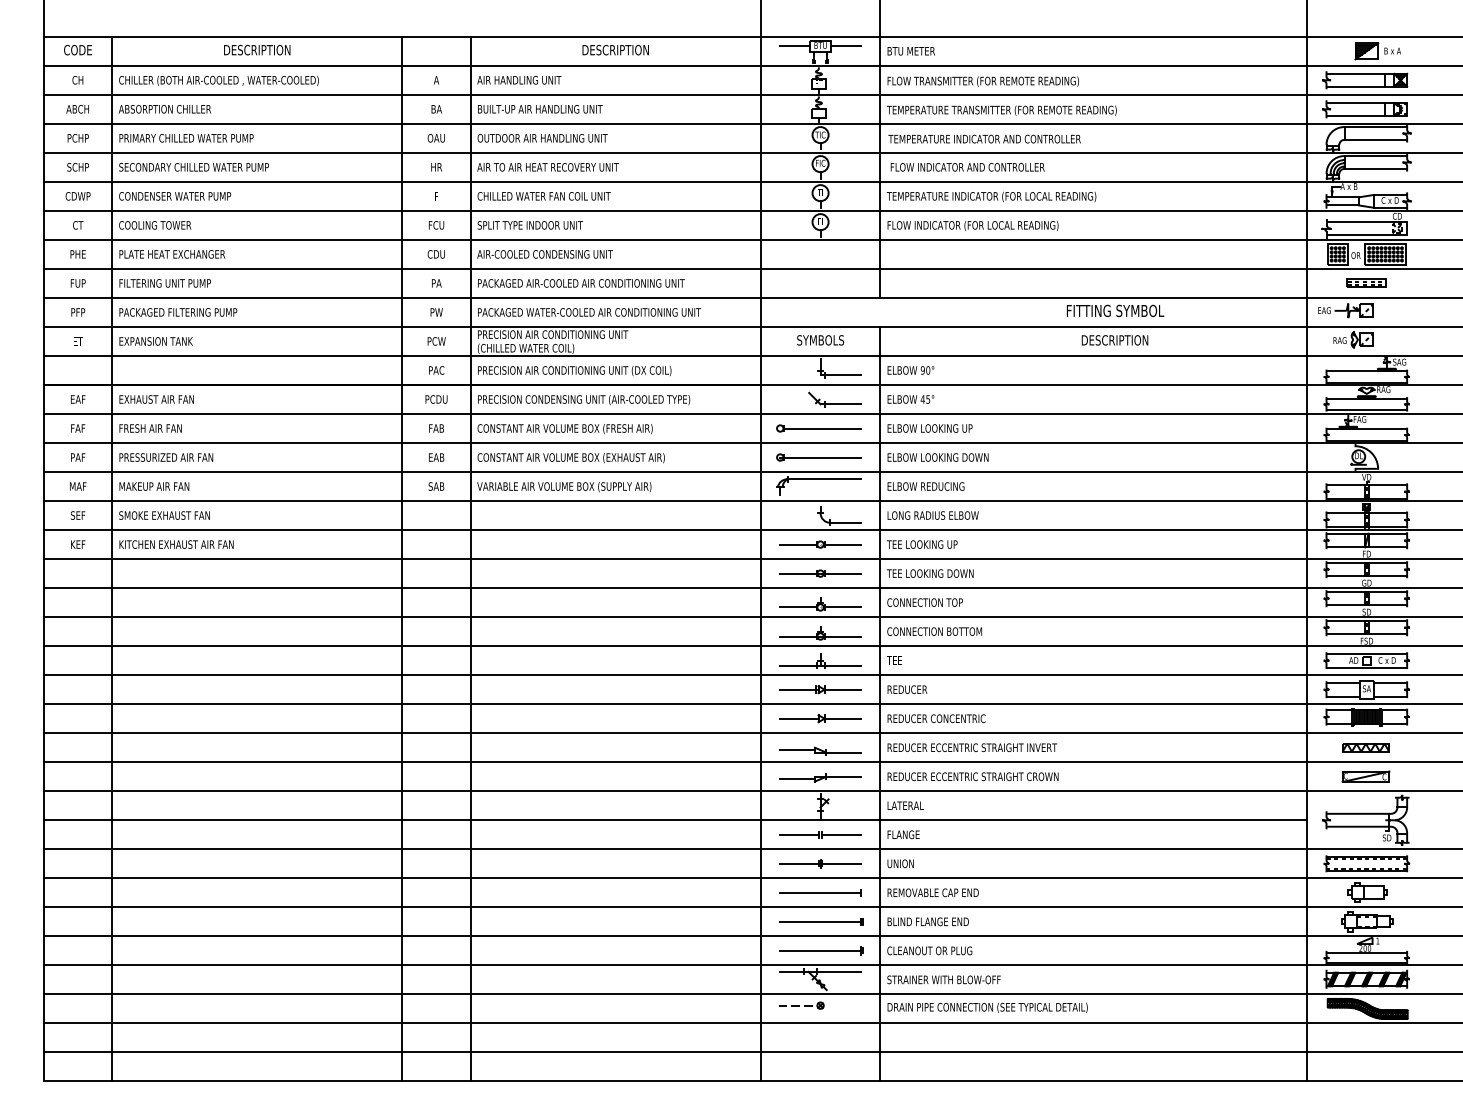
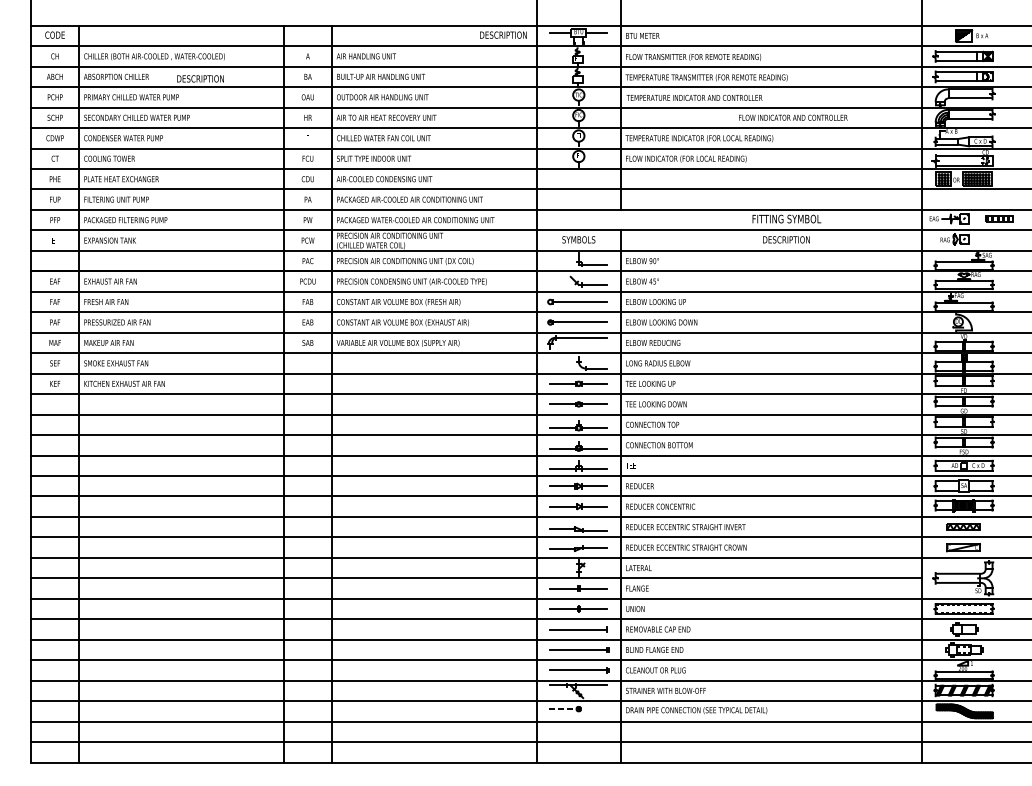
text: (257, 50) -> (200, 79), moved
text: (615, 50) -> (503, 35), moved
text: (967, 167) -> (793, 117), moved
part: (1366, 282) -> (999, 218), moved

